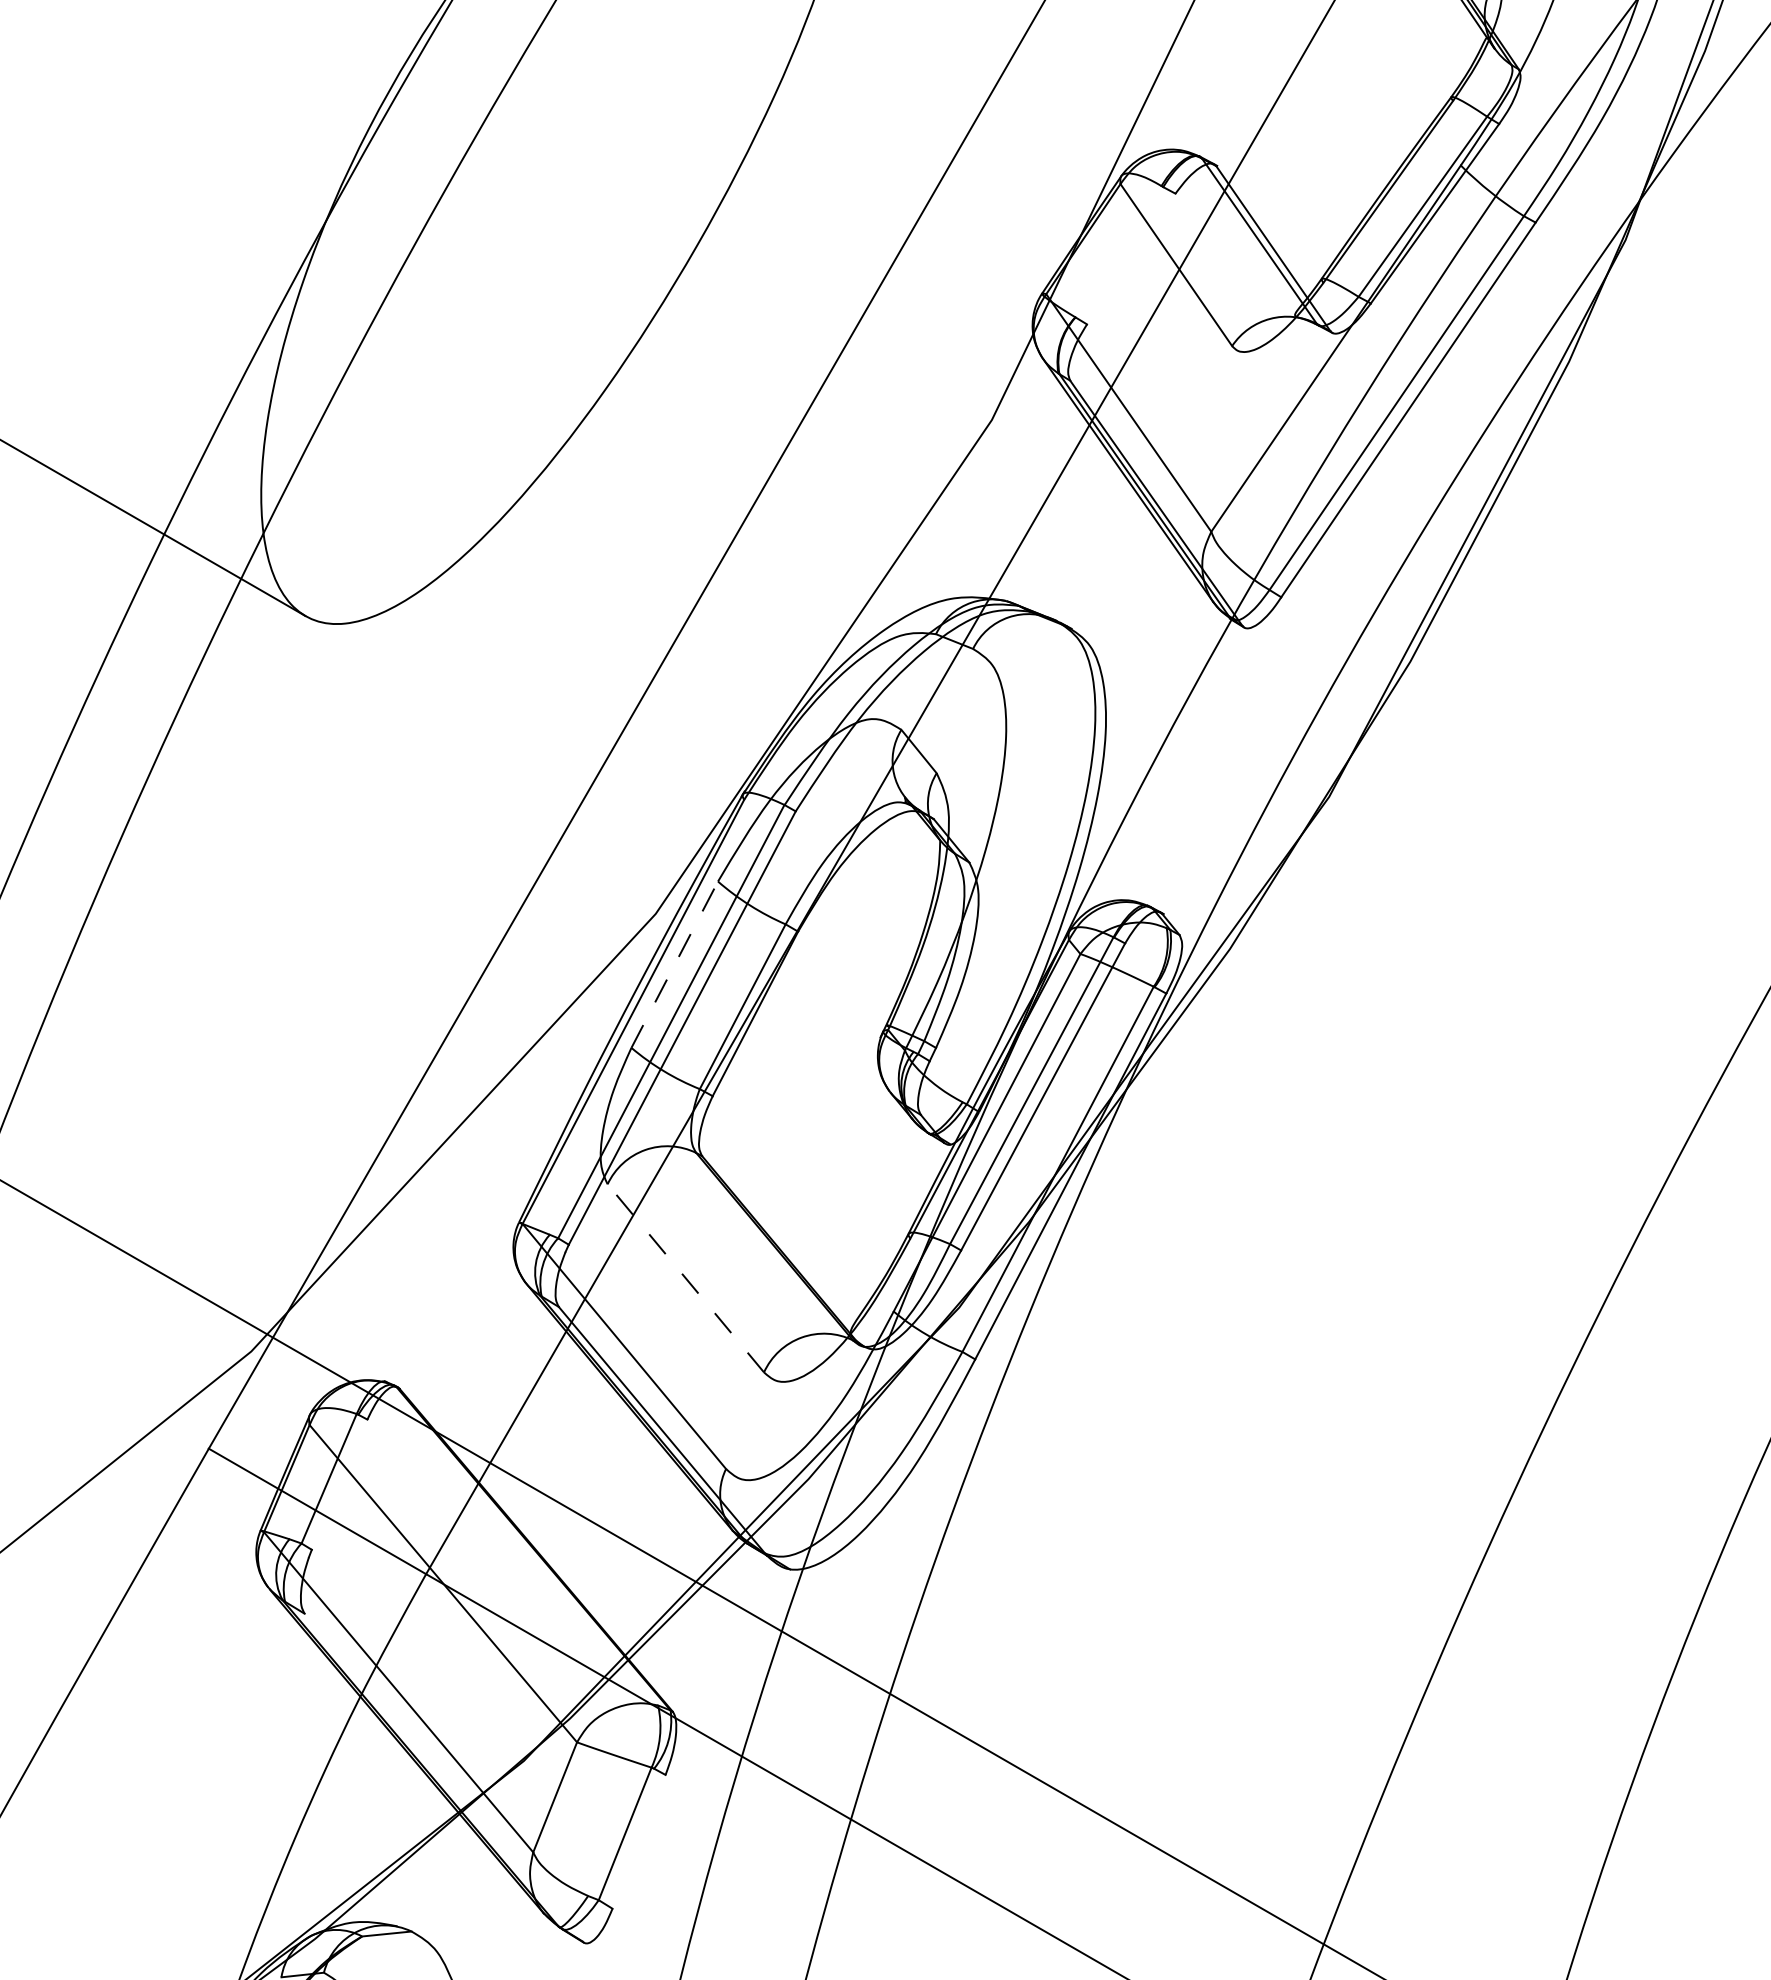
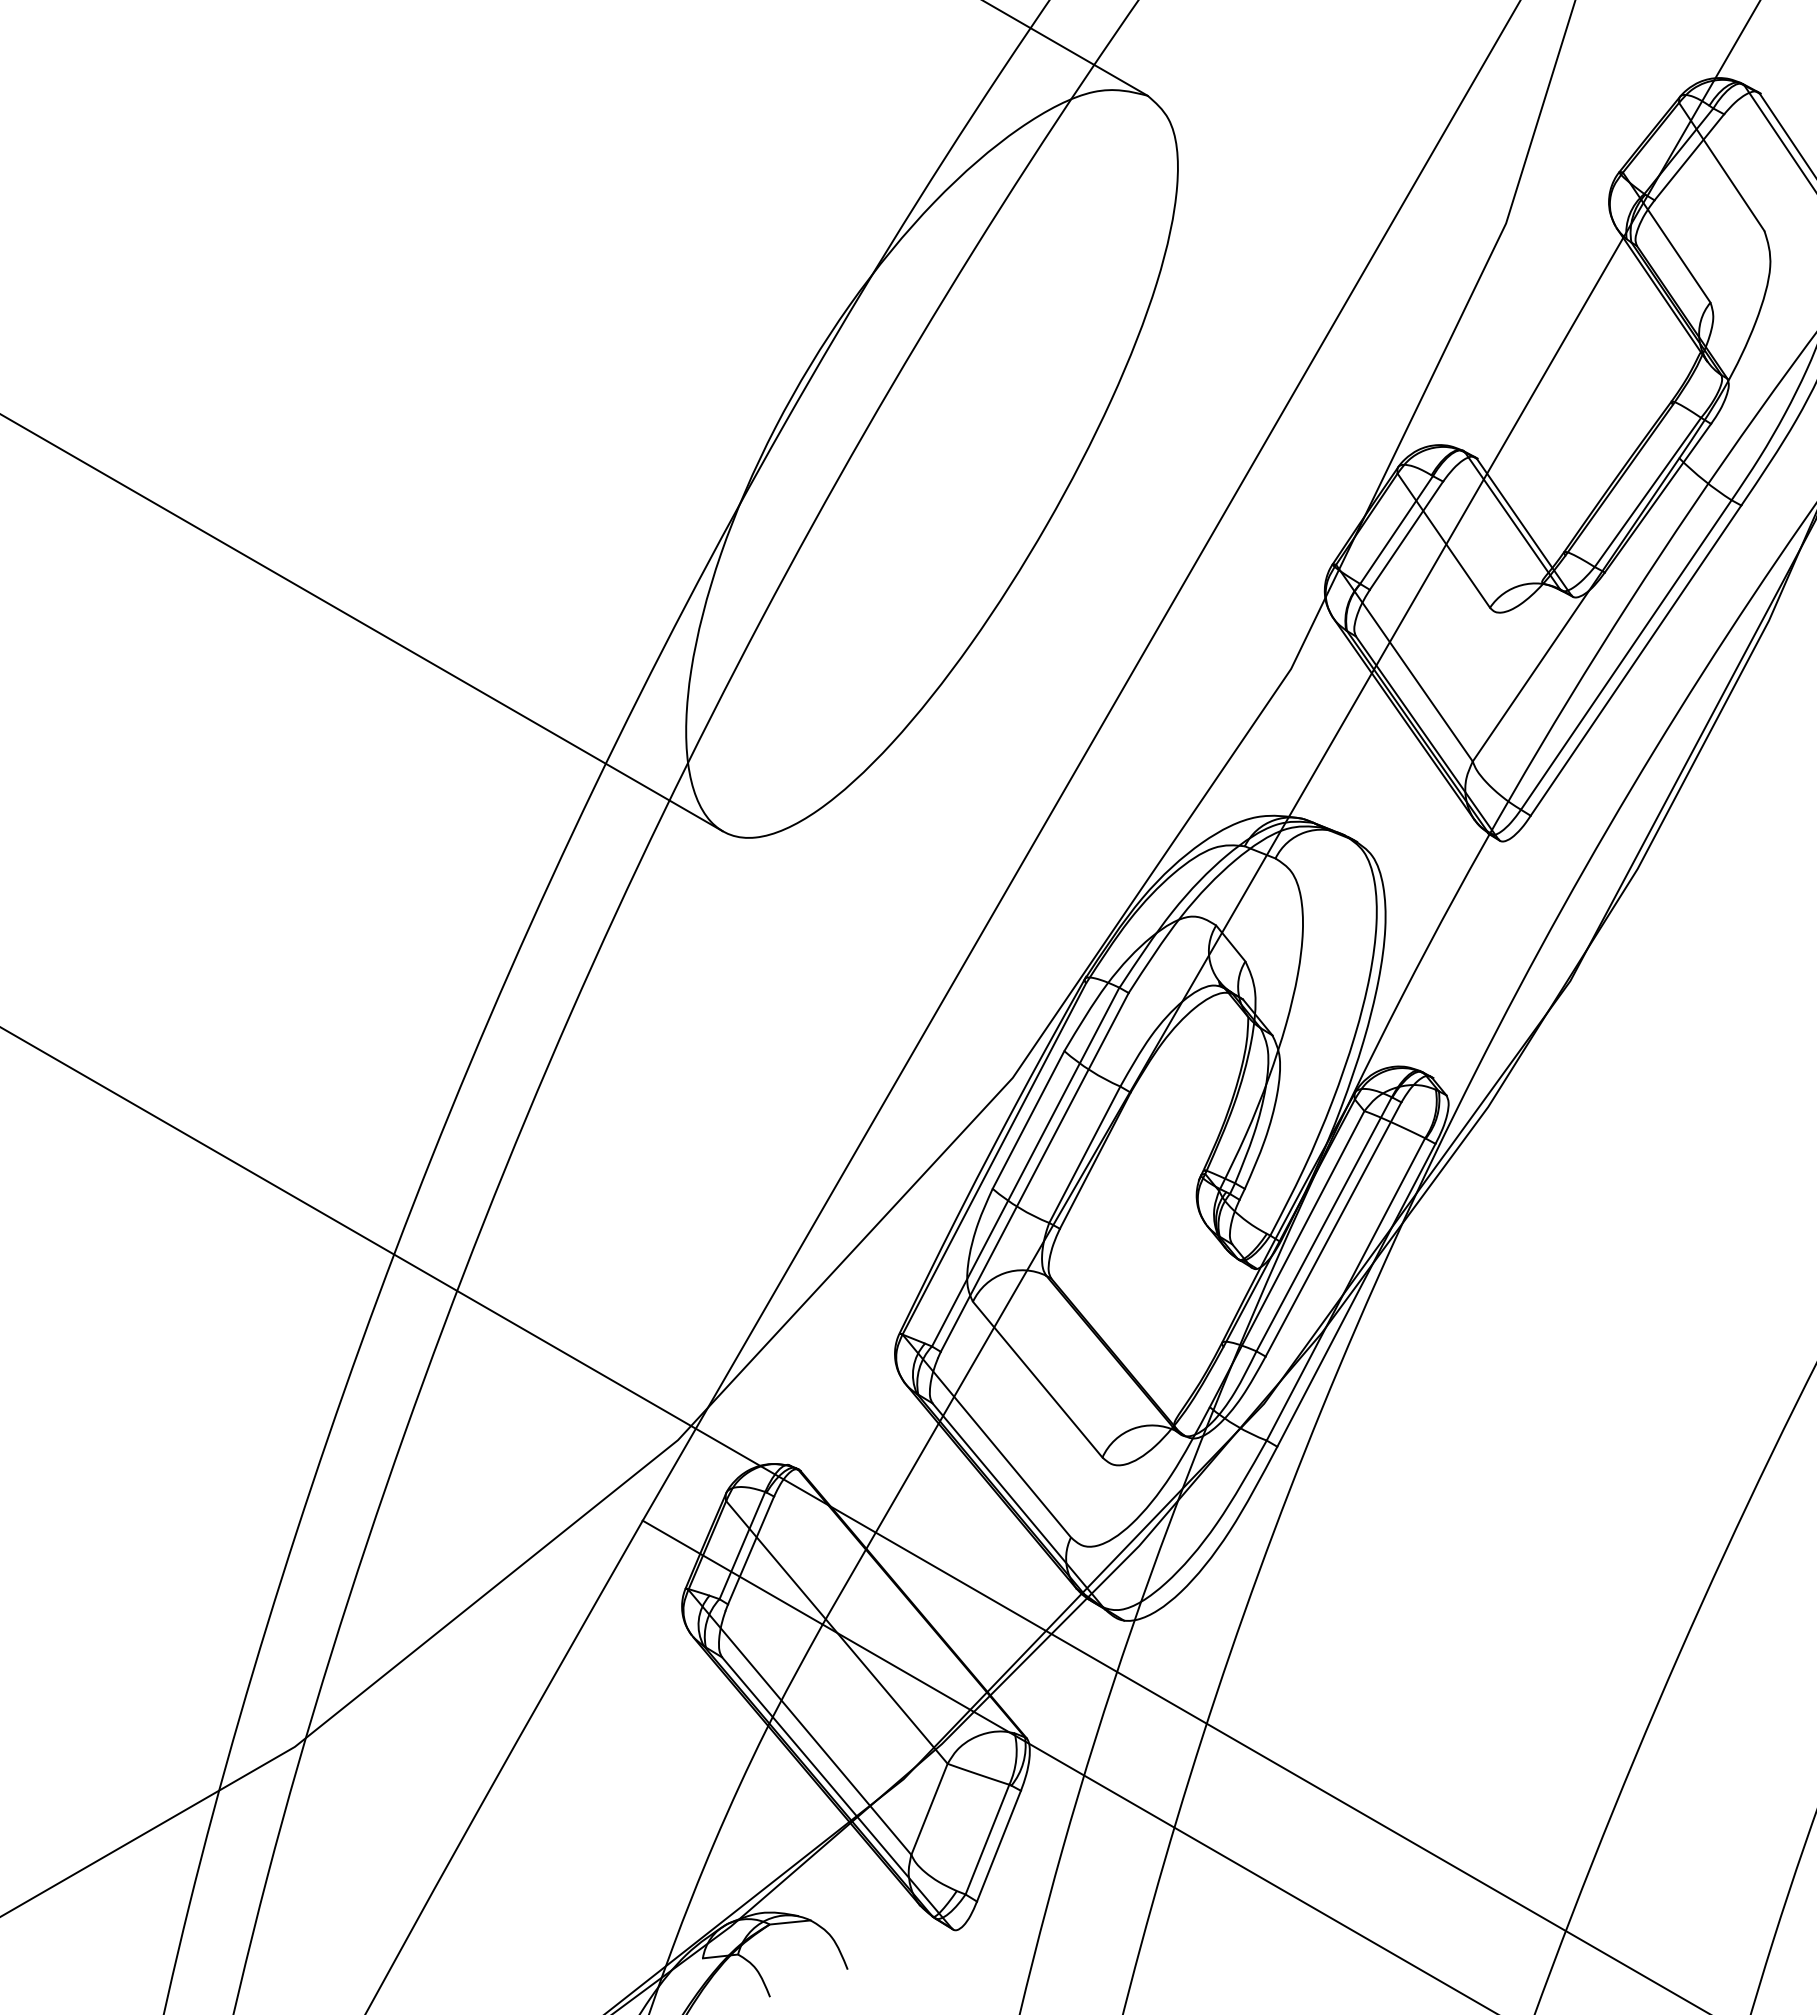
line: (1119, 251) -> (1396, 529), added
line: (1131, 258) -> (1406, 535), added
line: (674, 964) -> (1028, 1119), dashed -> solid
line: (685, 1278) -> (1037, 1379), dashed -> solid
line: (340, 1484) -> (751, 1550), added
line: (442, 1776) -> (836, 1792), added
line: (638, 1841) -> (998, 1845), added

